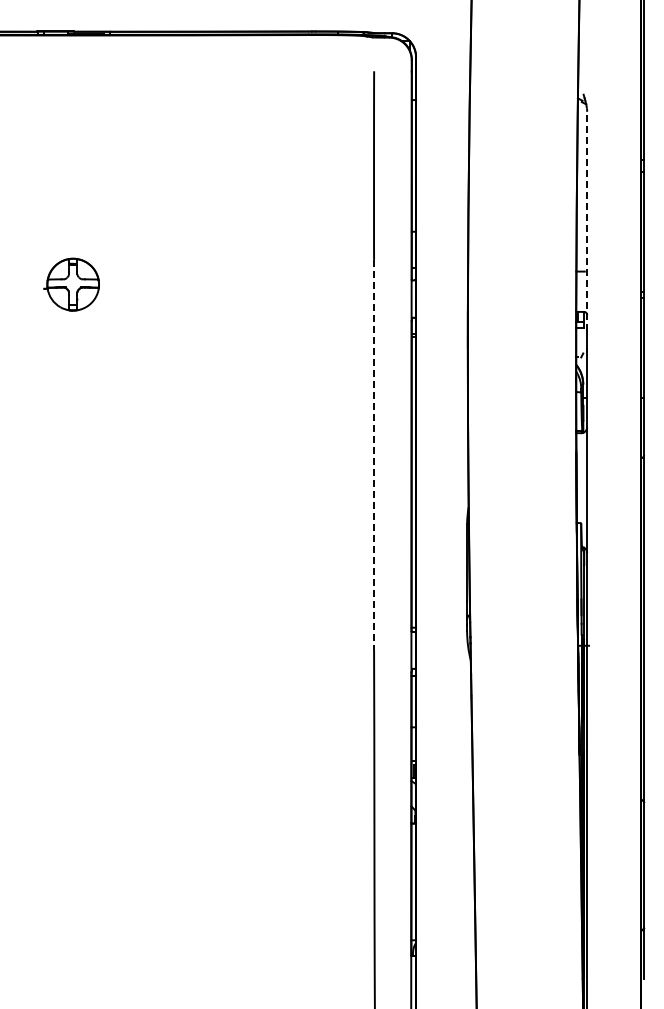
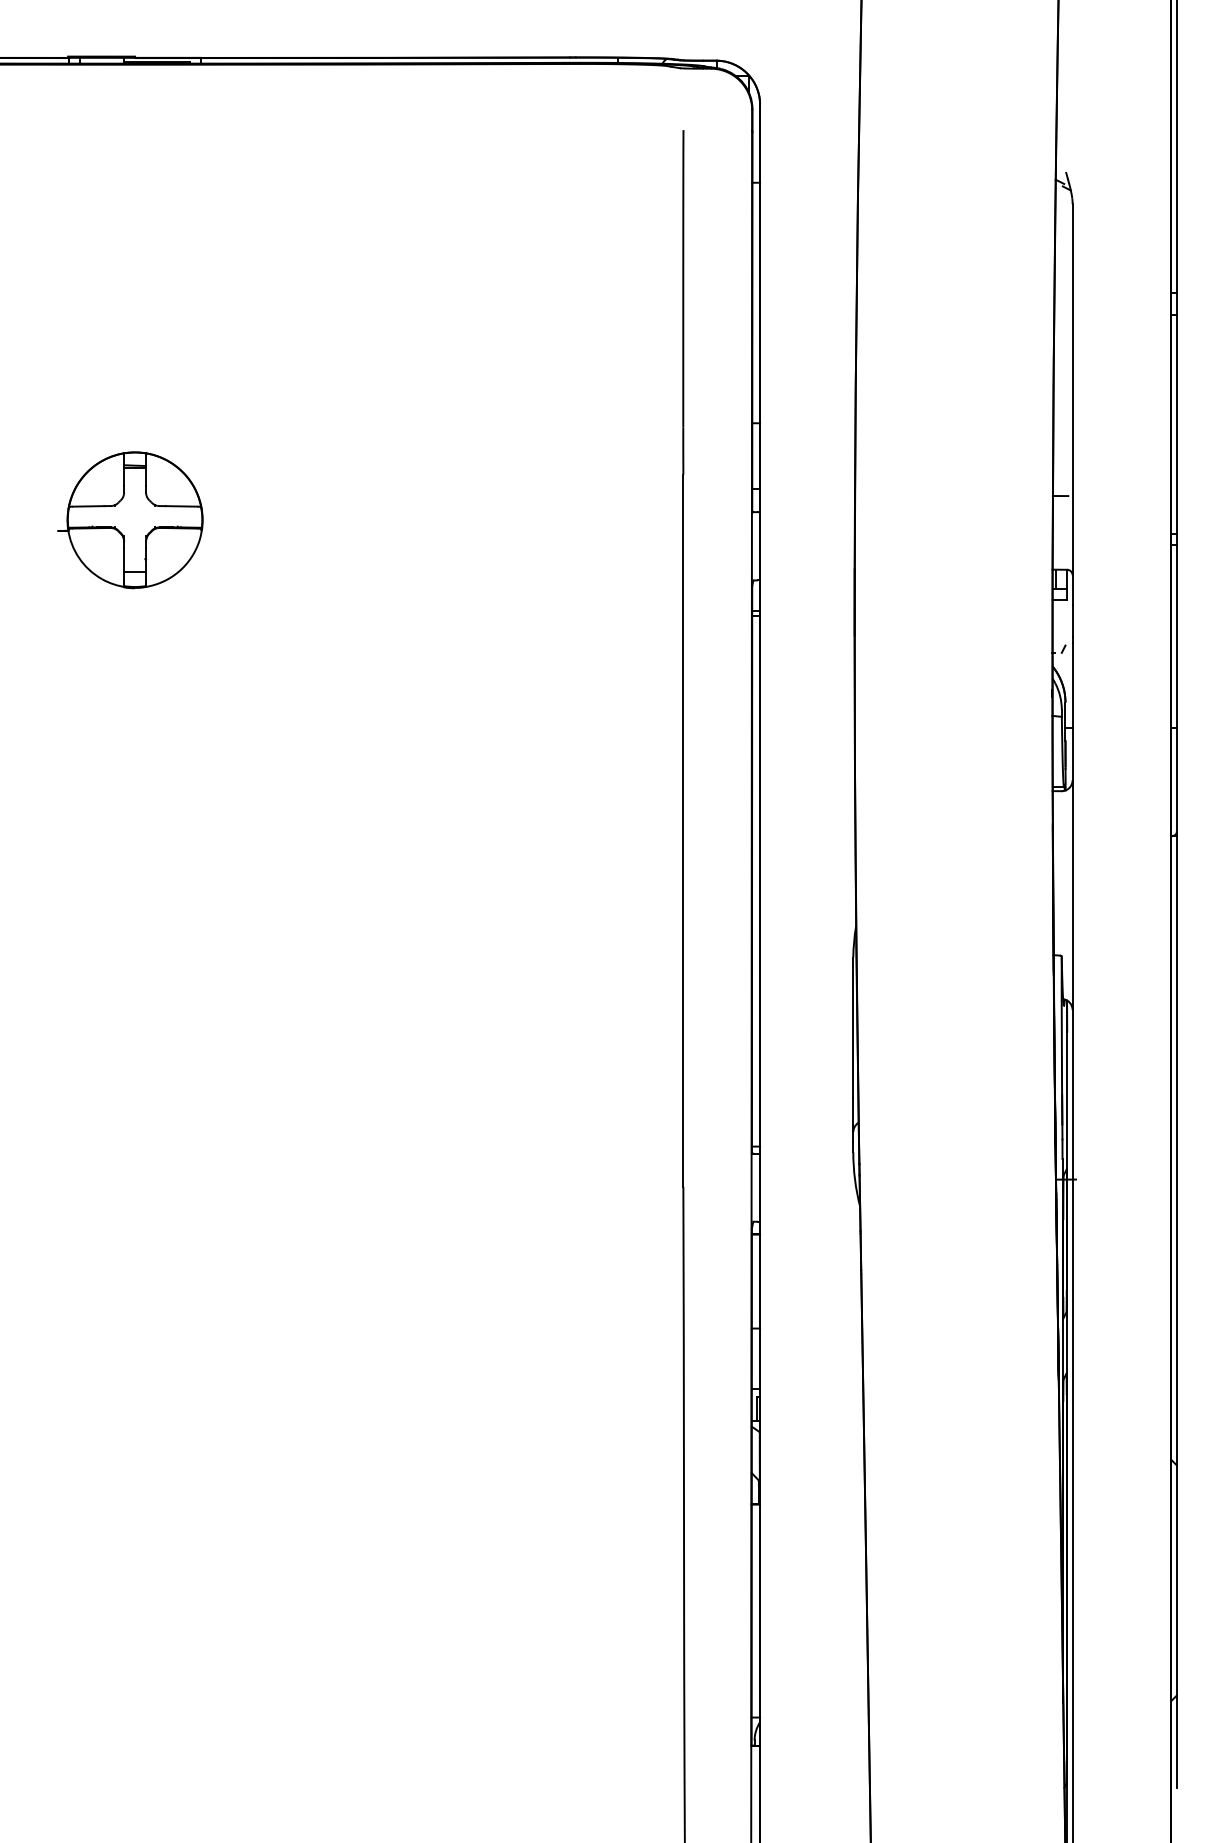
line: (587, 221) -> (1073, 404), dashed -> solid
part: (71, 284) -> (130, 519), size x1.43
line: (374, 454) -> (684, 830), dashed -> solid

